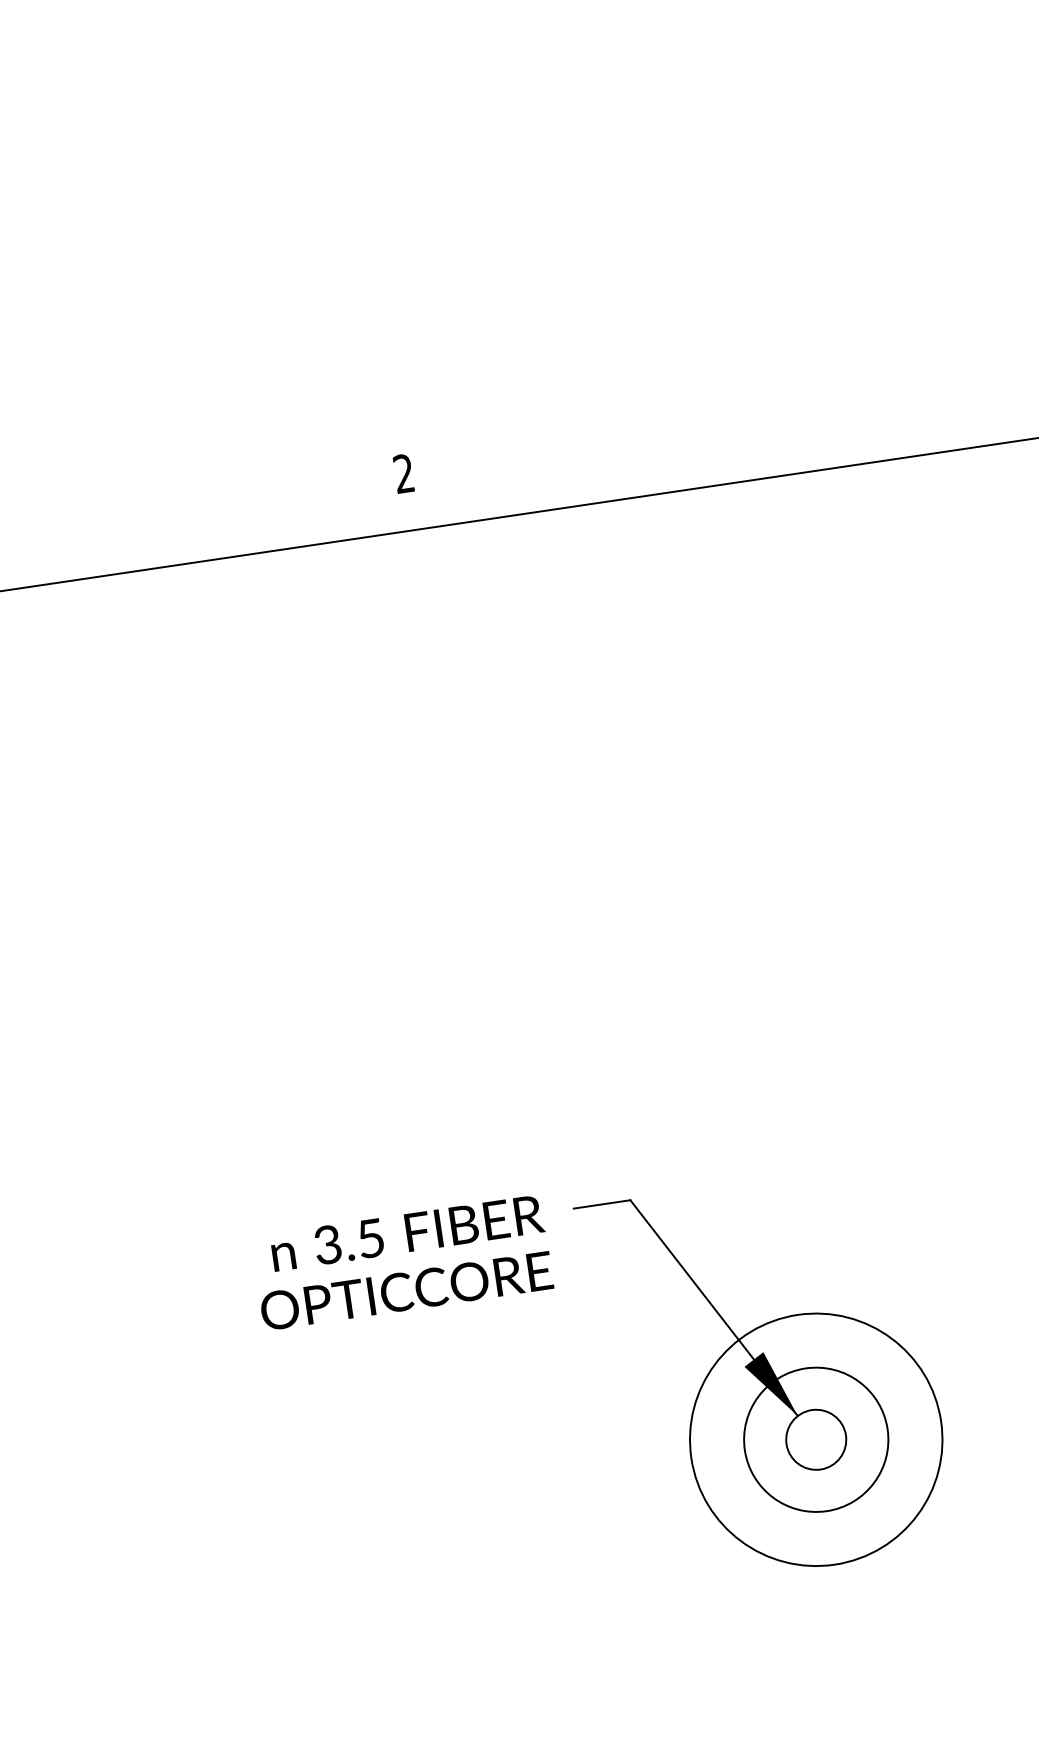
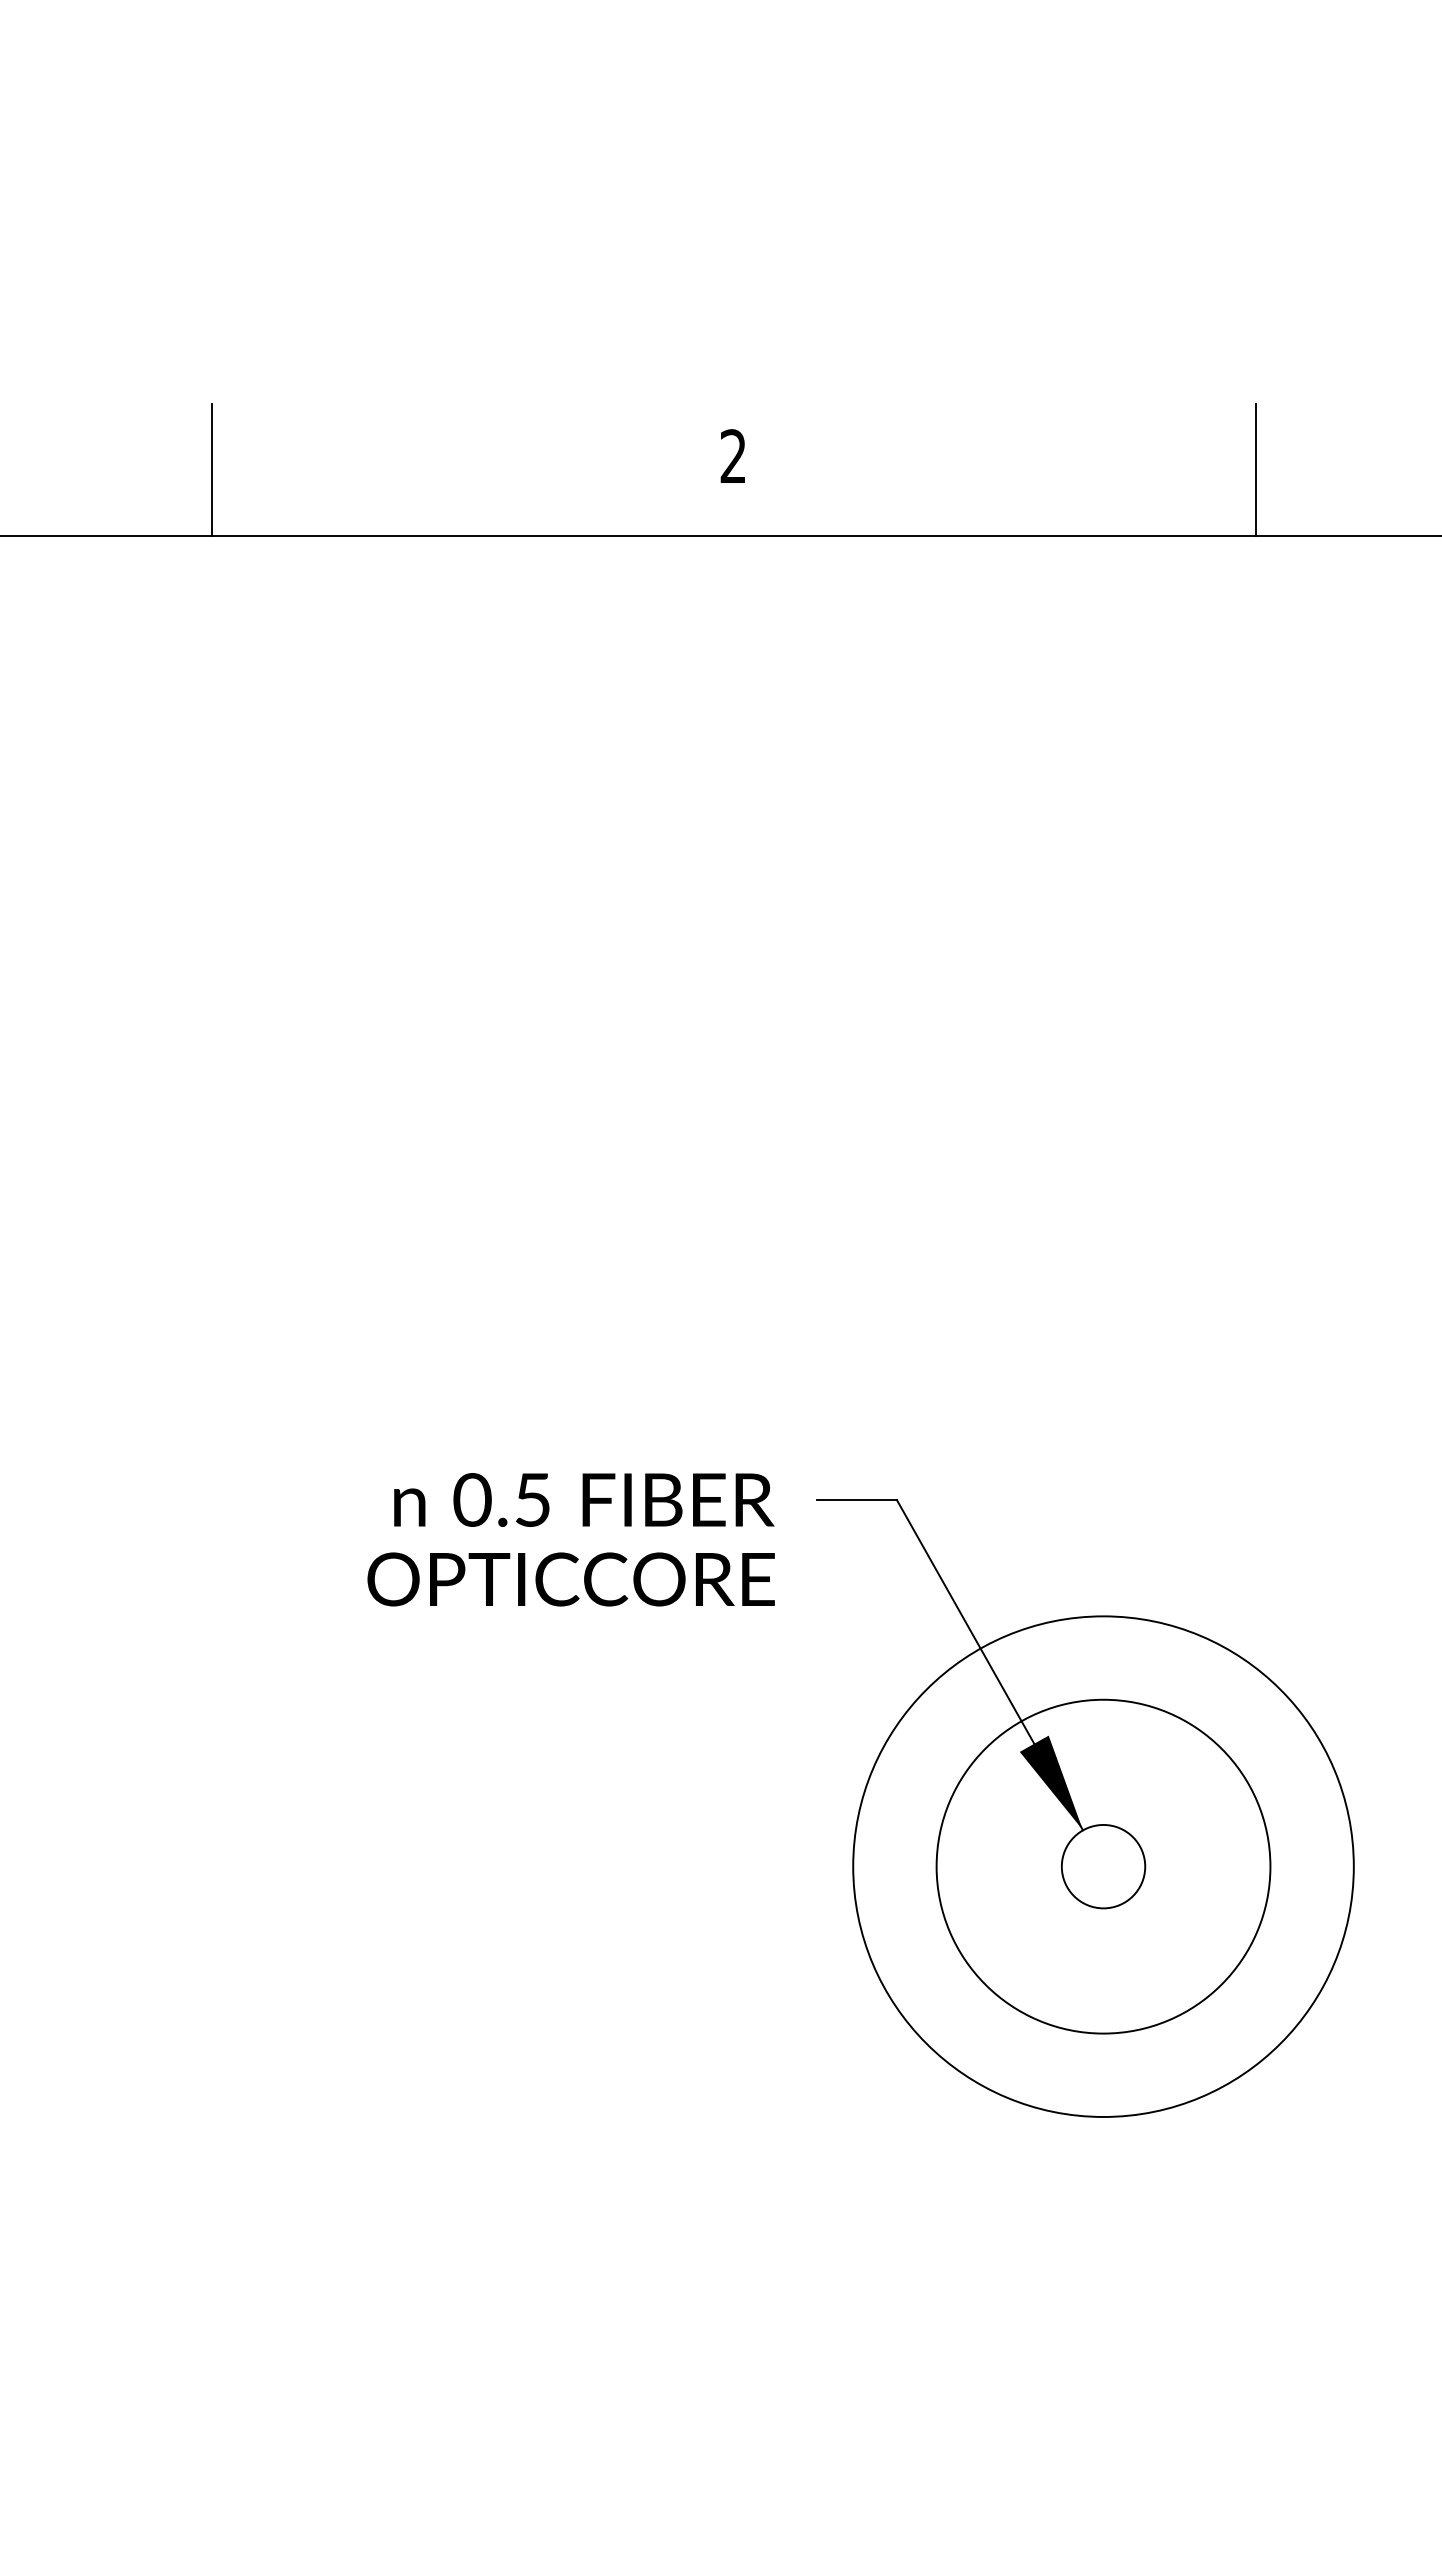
line: (777, 428) -> (1255, 469), added
line: (33, 537) -> (211, 469), added
text: (327, 1244) -> (472, 1499), 3.5 -> 0.5
circle: (816, 1439) -> (1103, 1866), size x1.43
circle: (816, 1439) -> (1103, 1866), size x1.67

